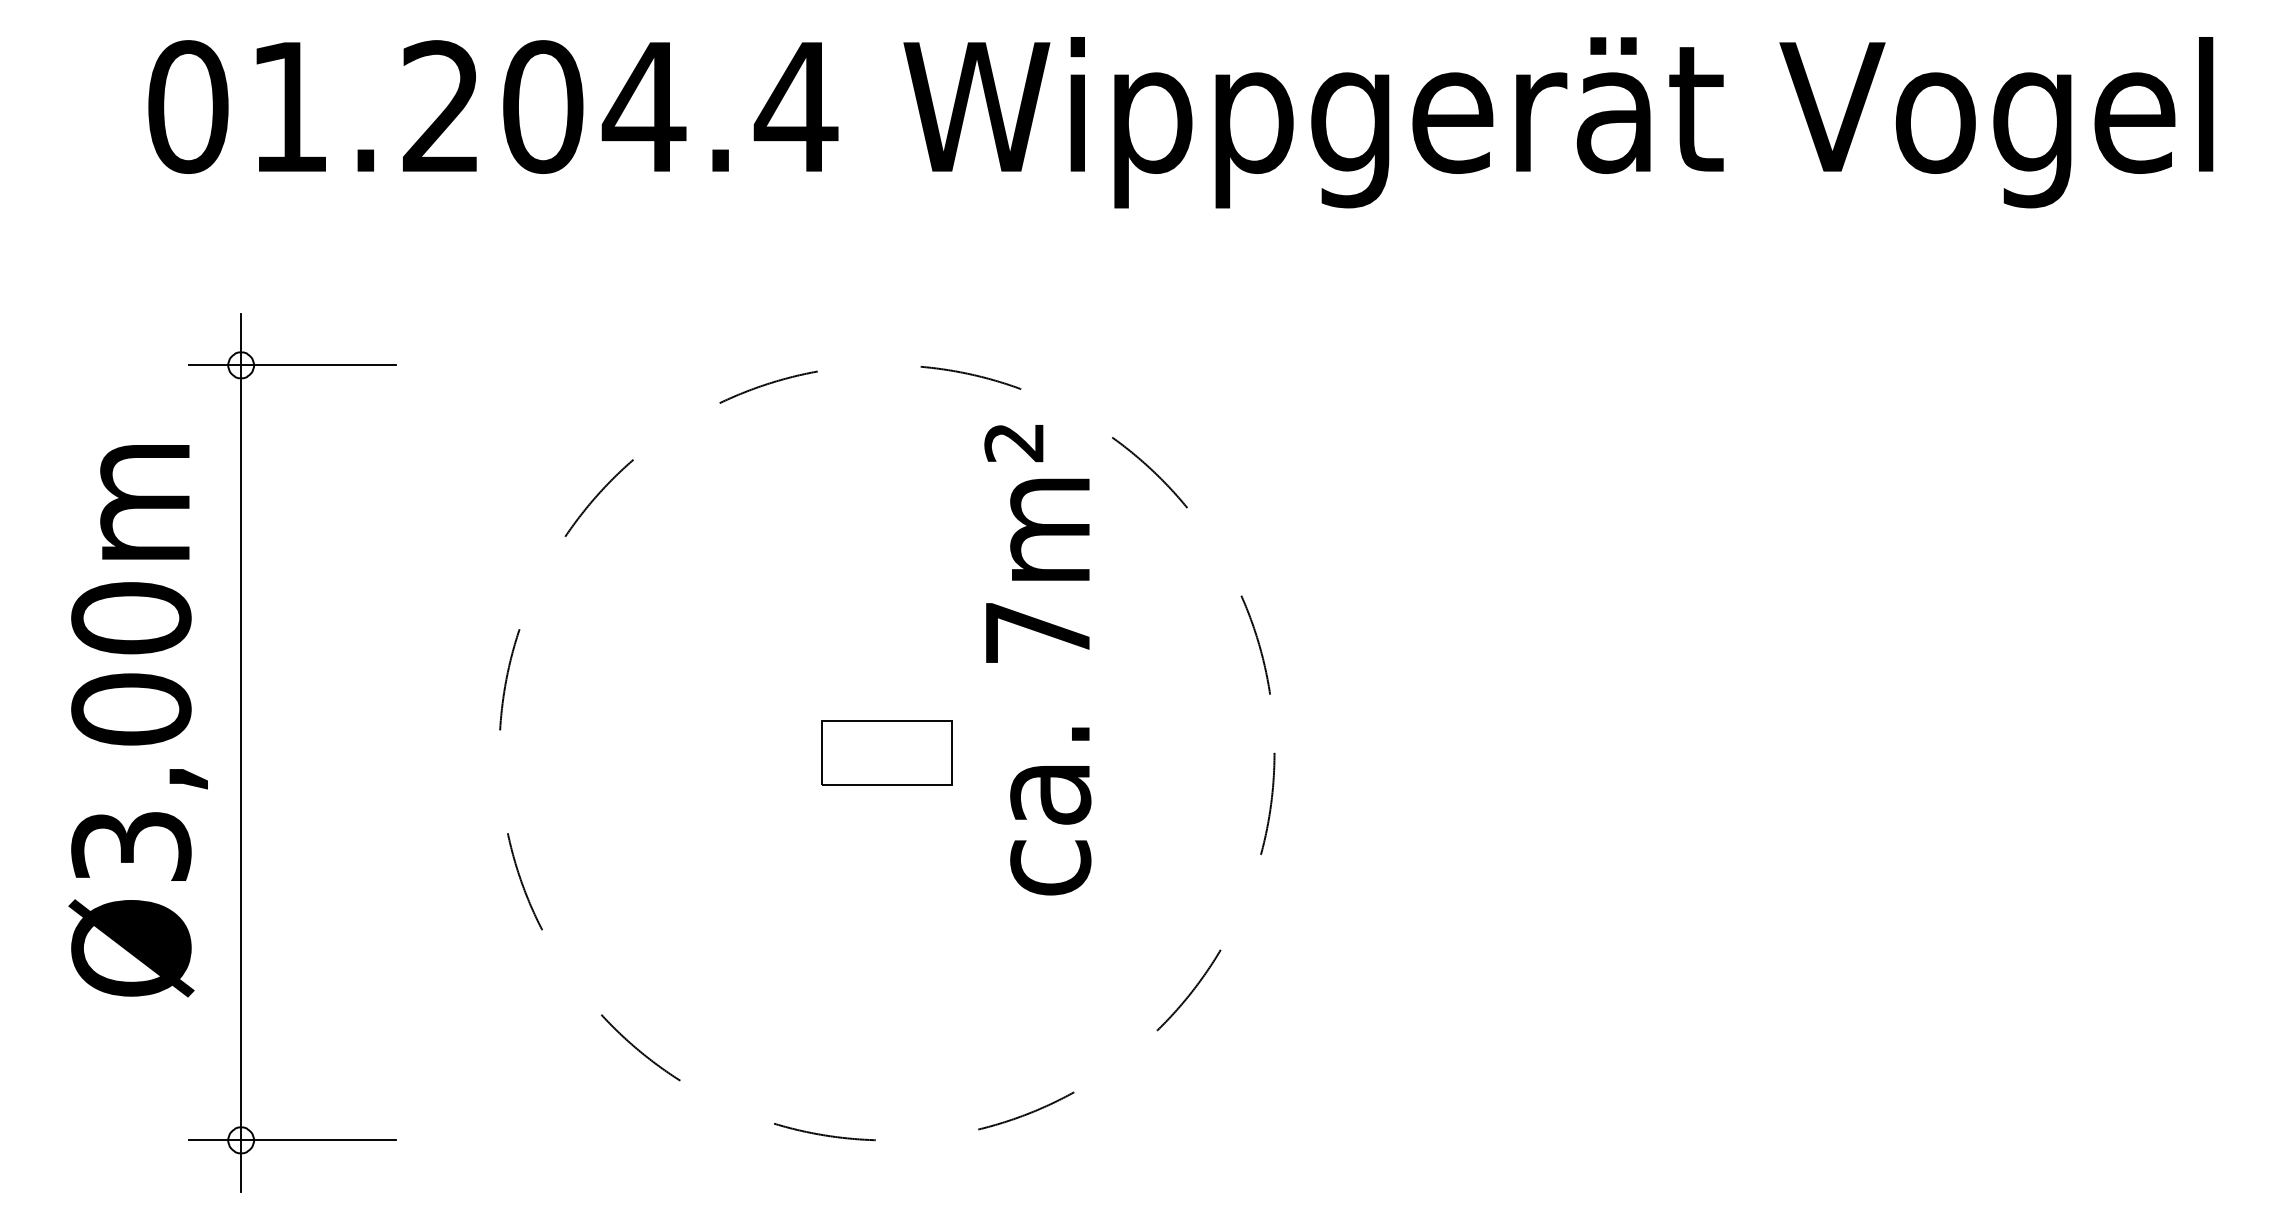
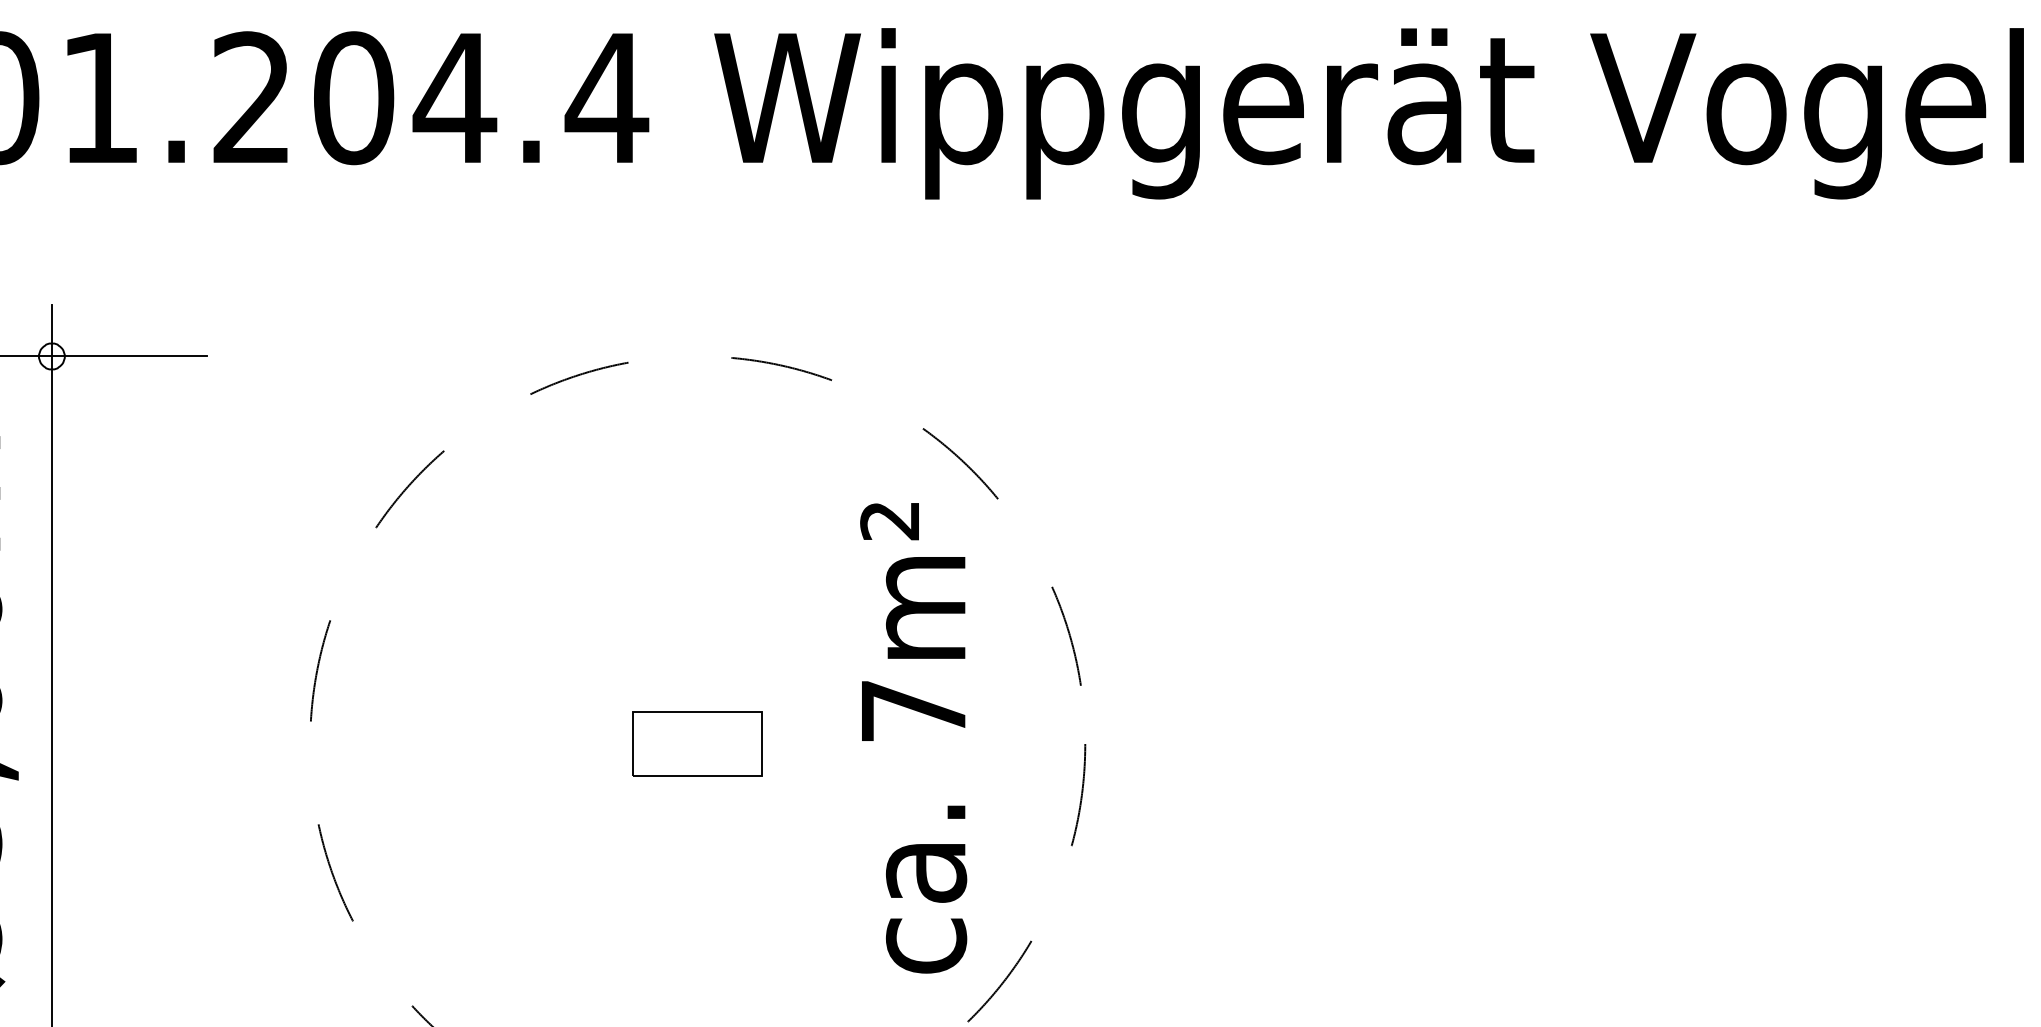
text: (1037, 660) -> (913, 738), moved

